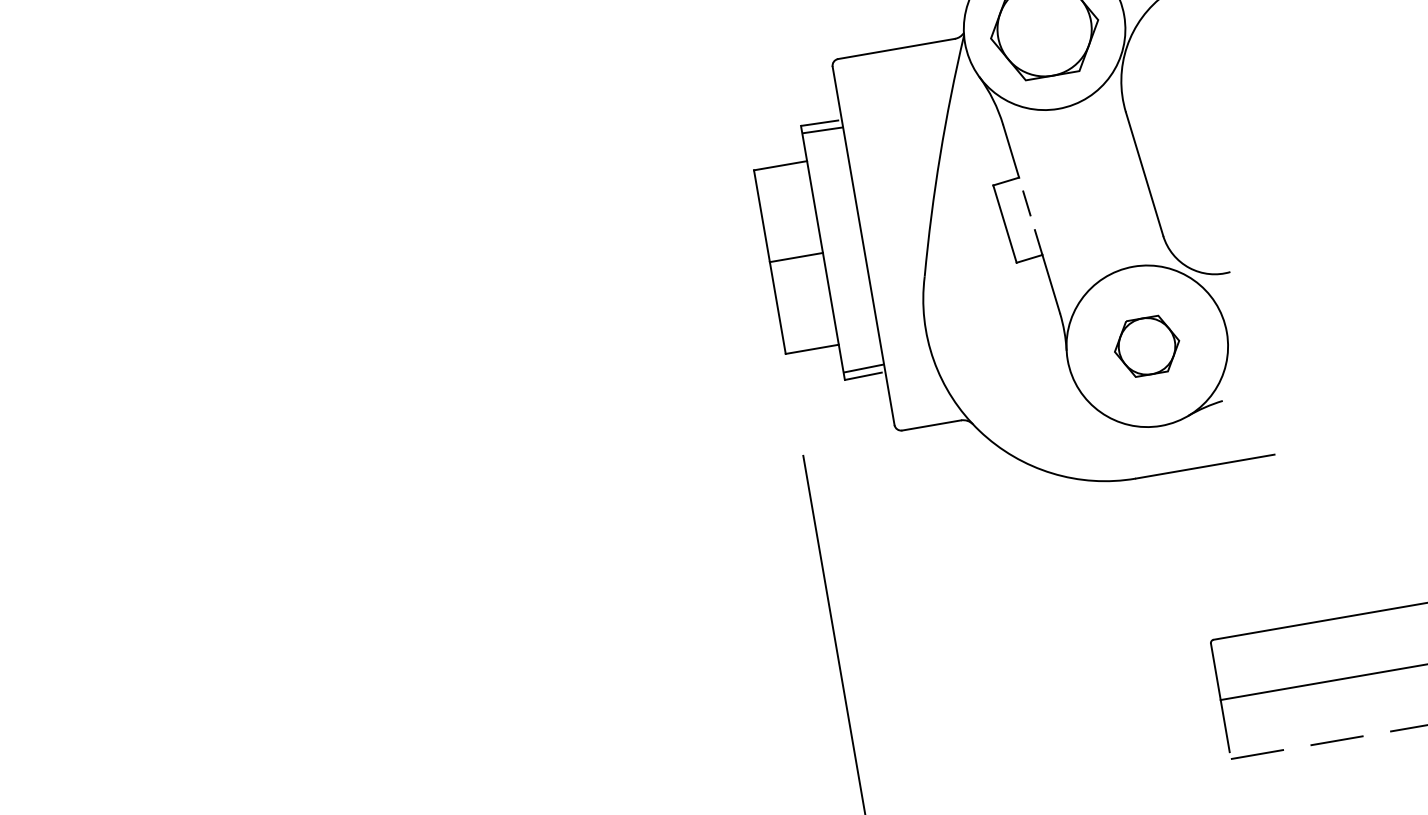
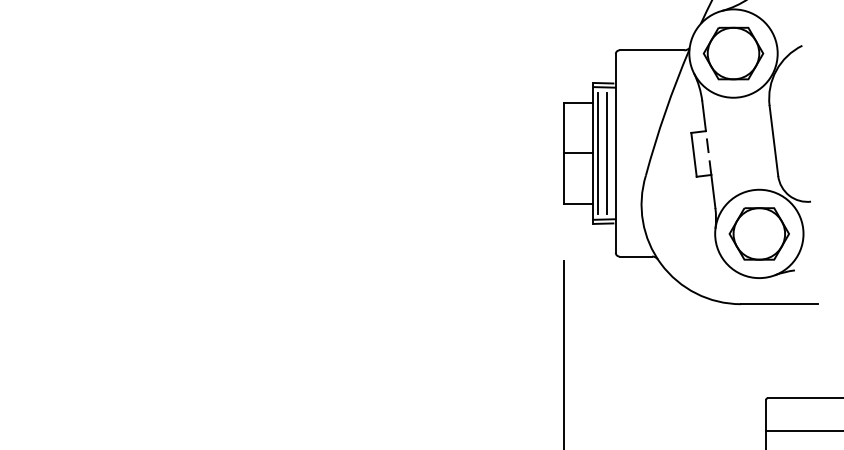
line: (846, 248) -> (606, 153), added
line: (832, 251) -> (598, 153), added
part: (1145, 345) -> (758, 233), size x1.67

